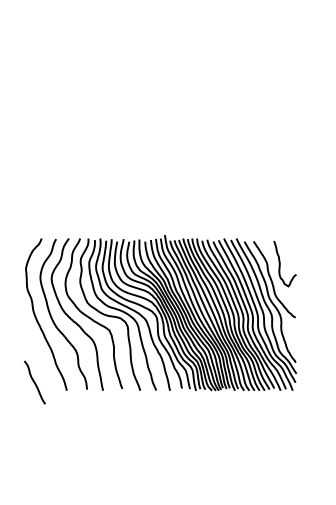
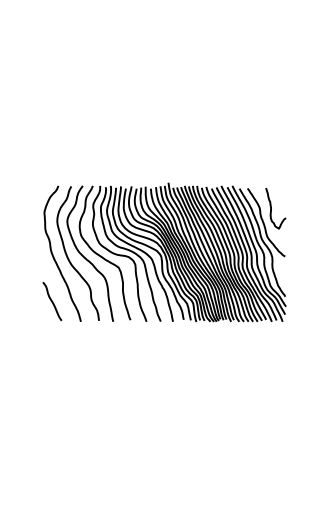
curve: (35, 382) -> (52, 301), moved

